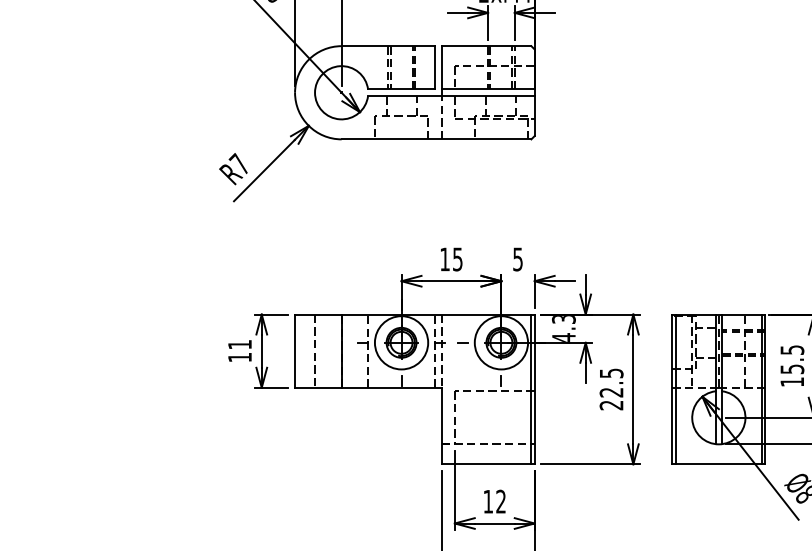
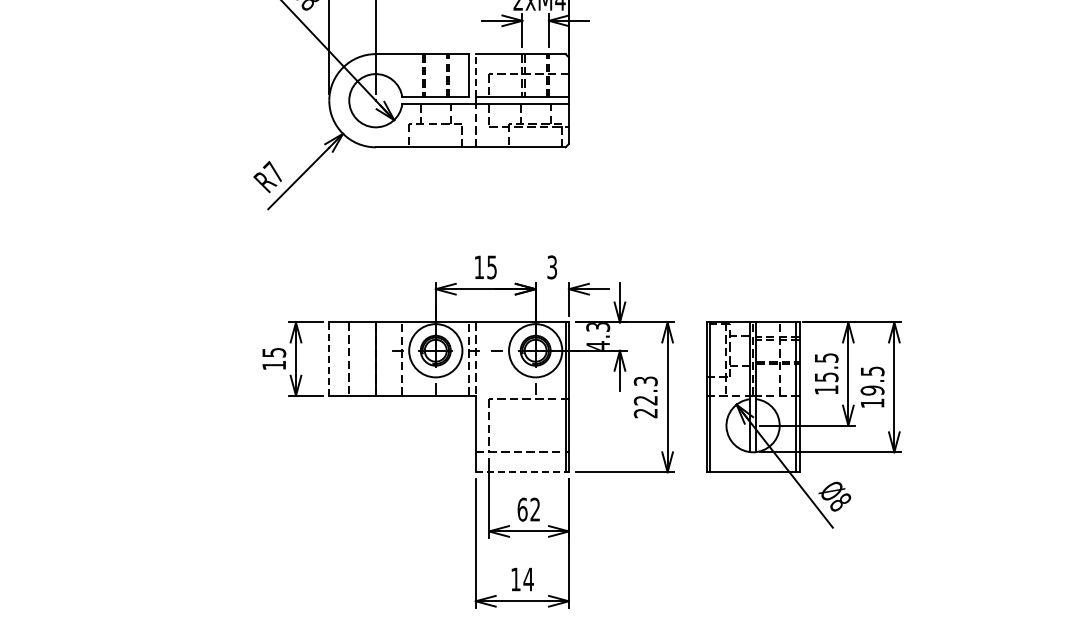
line: (441, 67) -> (475, 75), solid -> dashed
text: (518, 258) -> (552, 266), 5 -> 3
text: (240, 344) -> (274, 352), 11 -> 15
line: (295, 351) -> (329, 359), solid -> dashed
text: (611, 372) -> (645, 380), 22.5 -> 22.3
line: (486, 464) -> (520, 472), solid -> dashed
text: (488, 501) -> (522, 509), 12 -> 62

